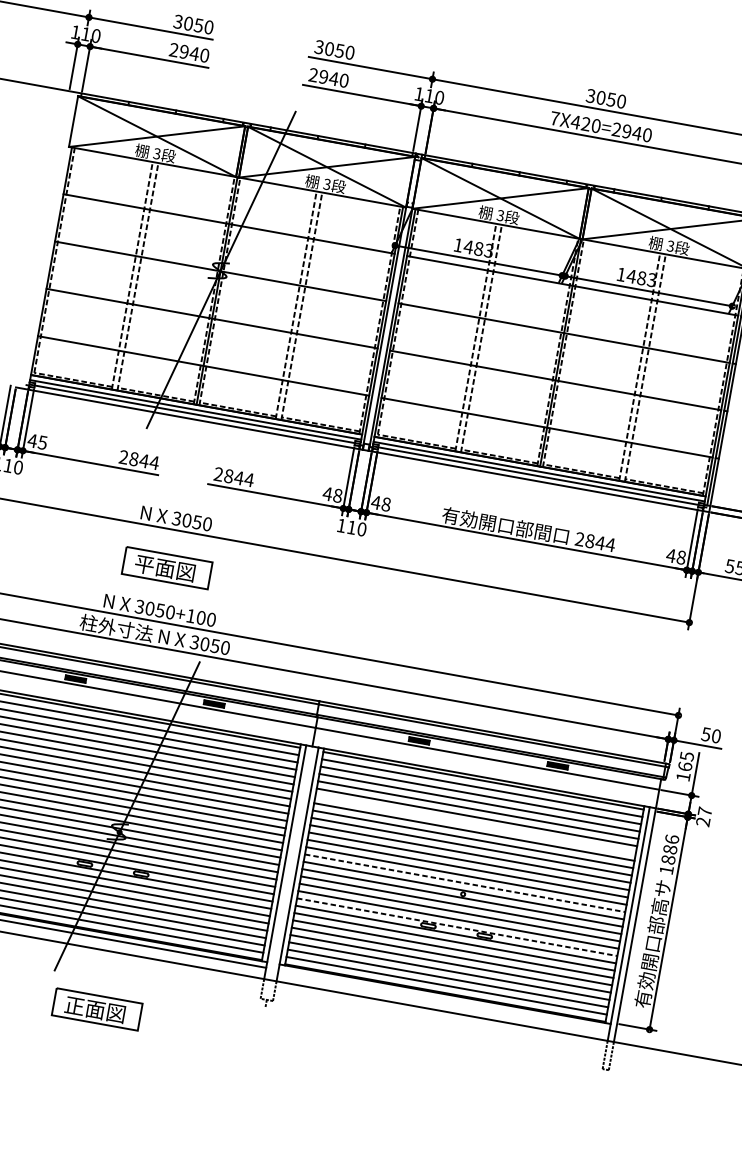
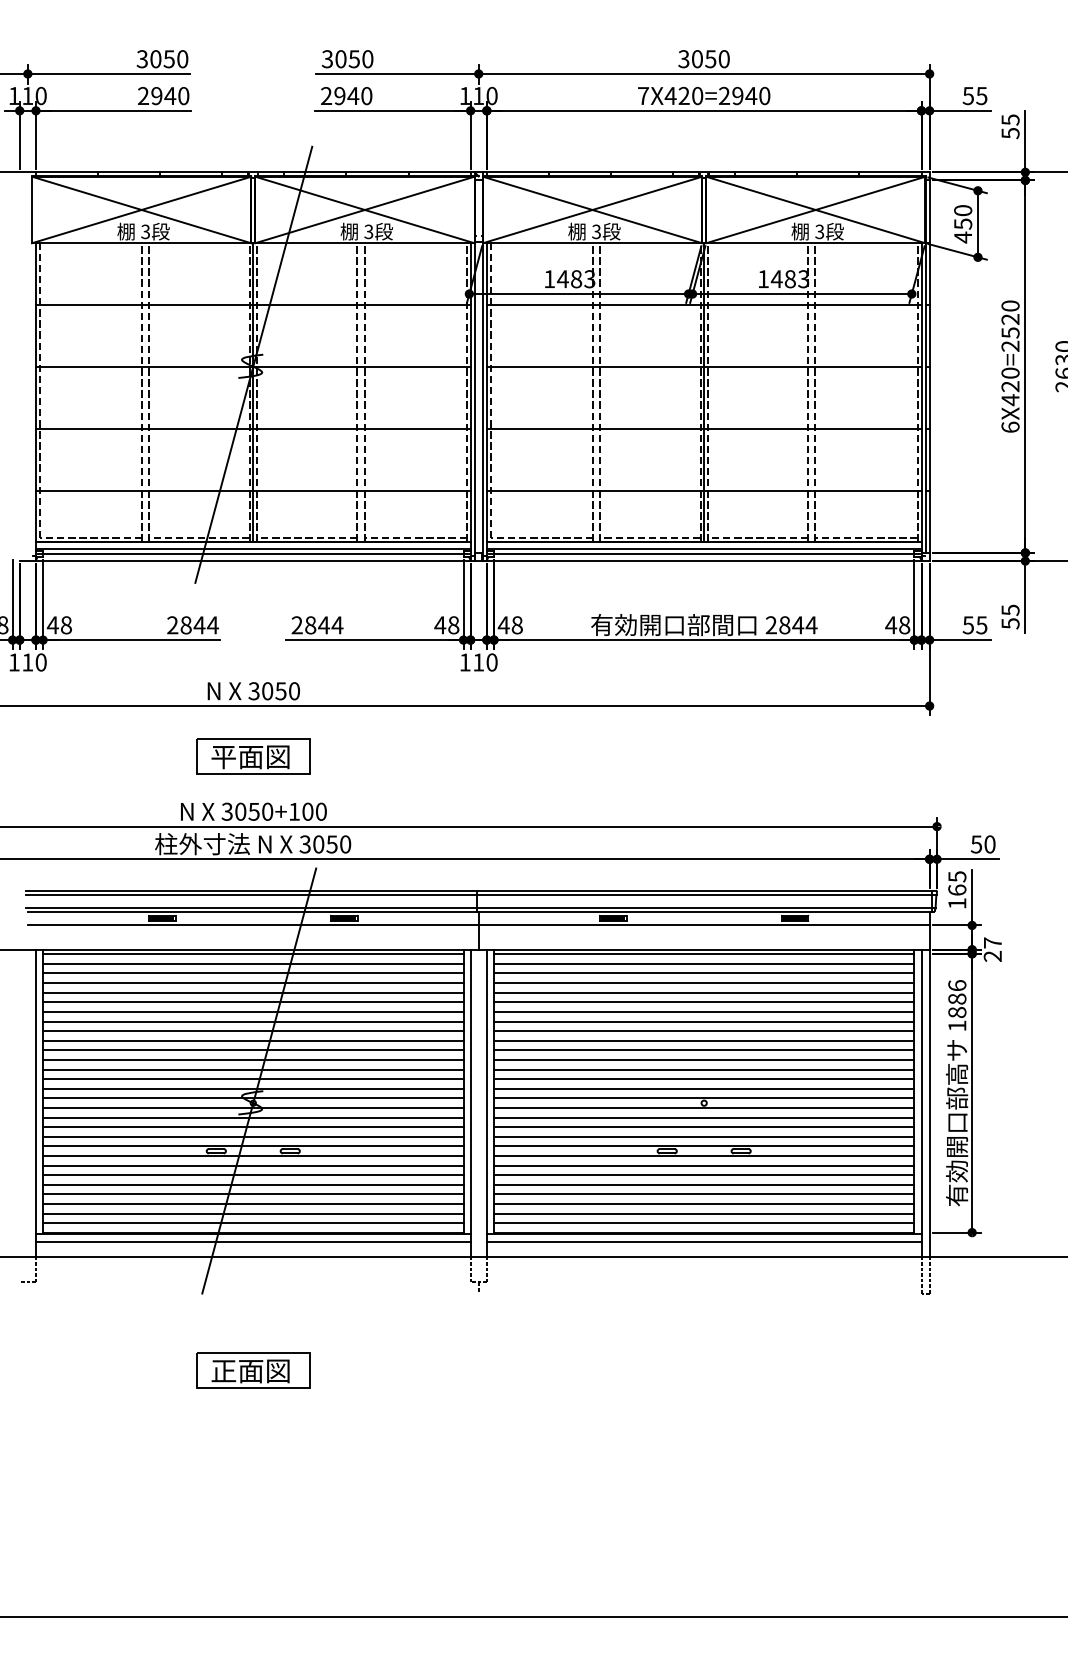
text: (42, 442) -> (65, 625), 45 -> 48
line: (475, 824) -> (703, 1011), added
line: (465, 883) -> (704, 1088), dashed -> solid
line: (457, 927) -> (704, 1146), dashed -> solid
line: (443, 999) -> (703, 1241), added
part: (97, 1009) -> (253, 1370), moved

